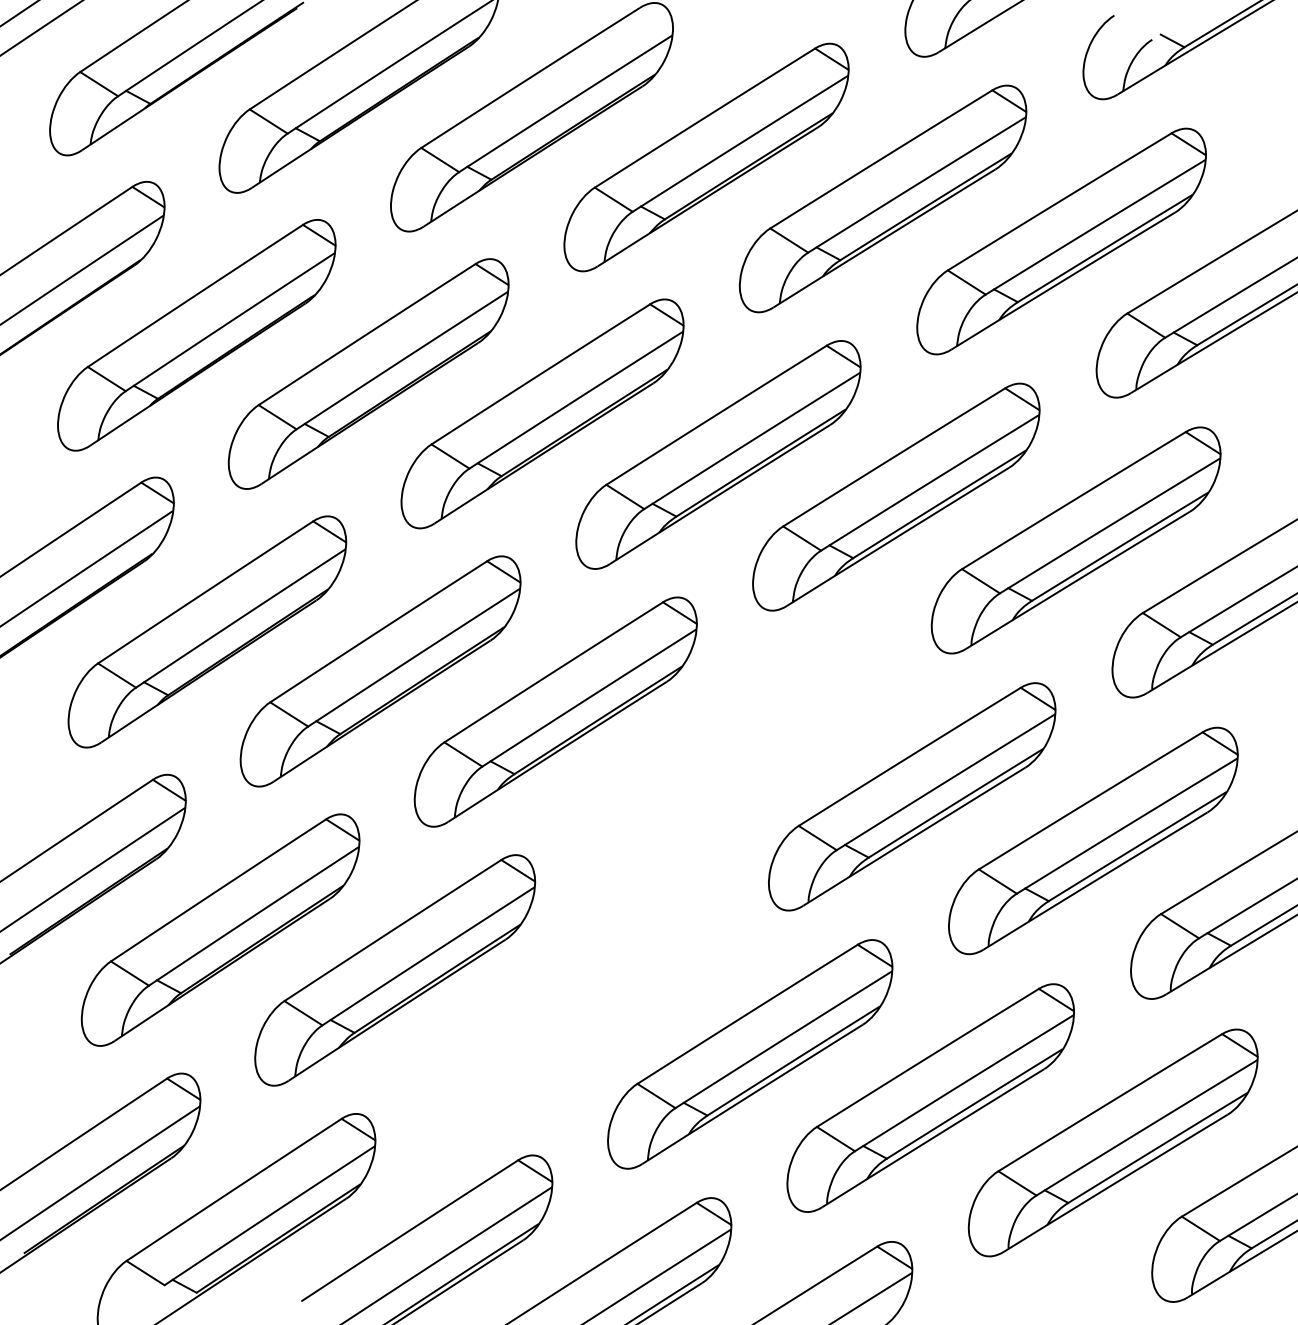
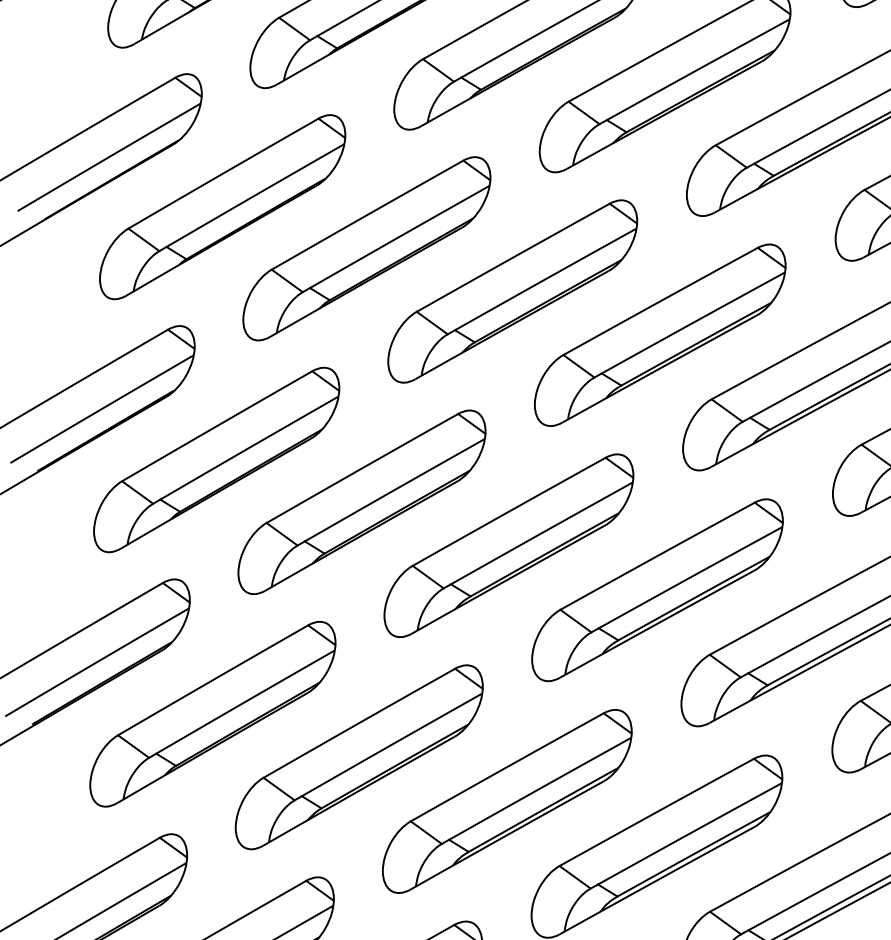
part: (733, 753) -> (657, 589), added
part: (571, 1011) -> (507, 801), added

